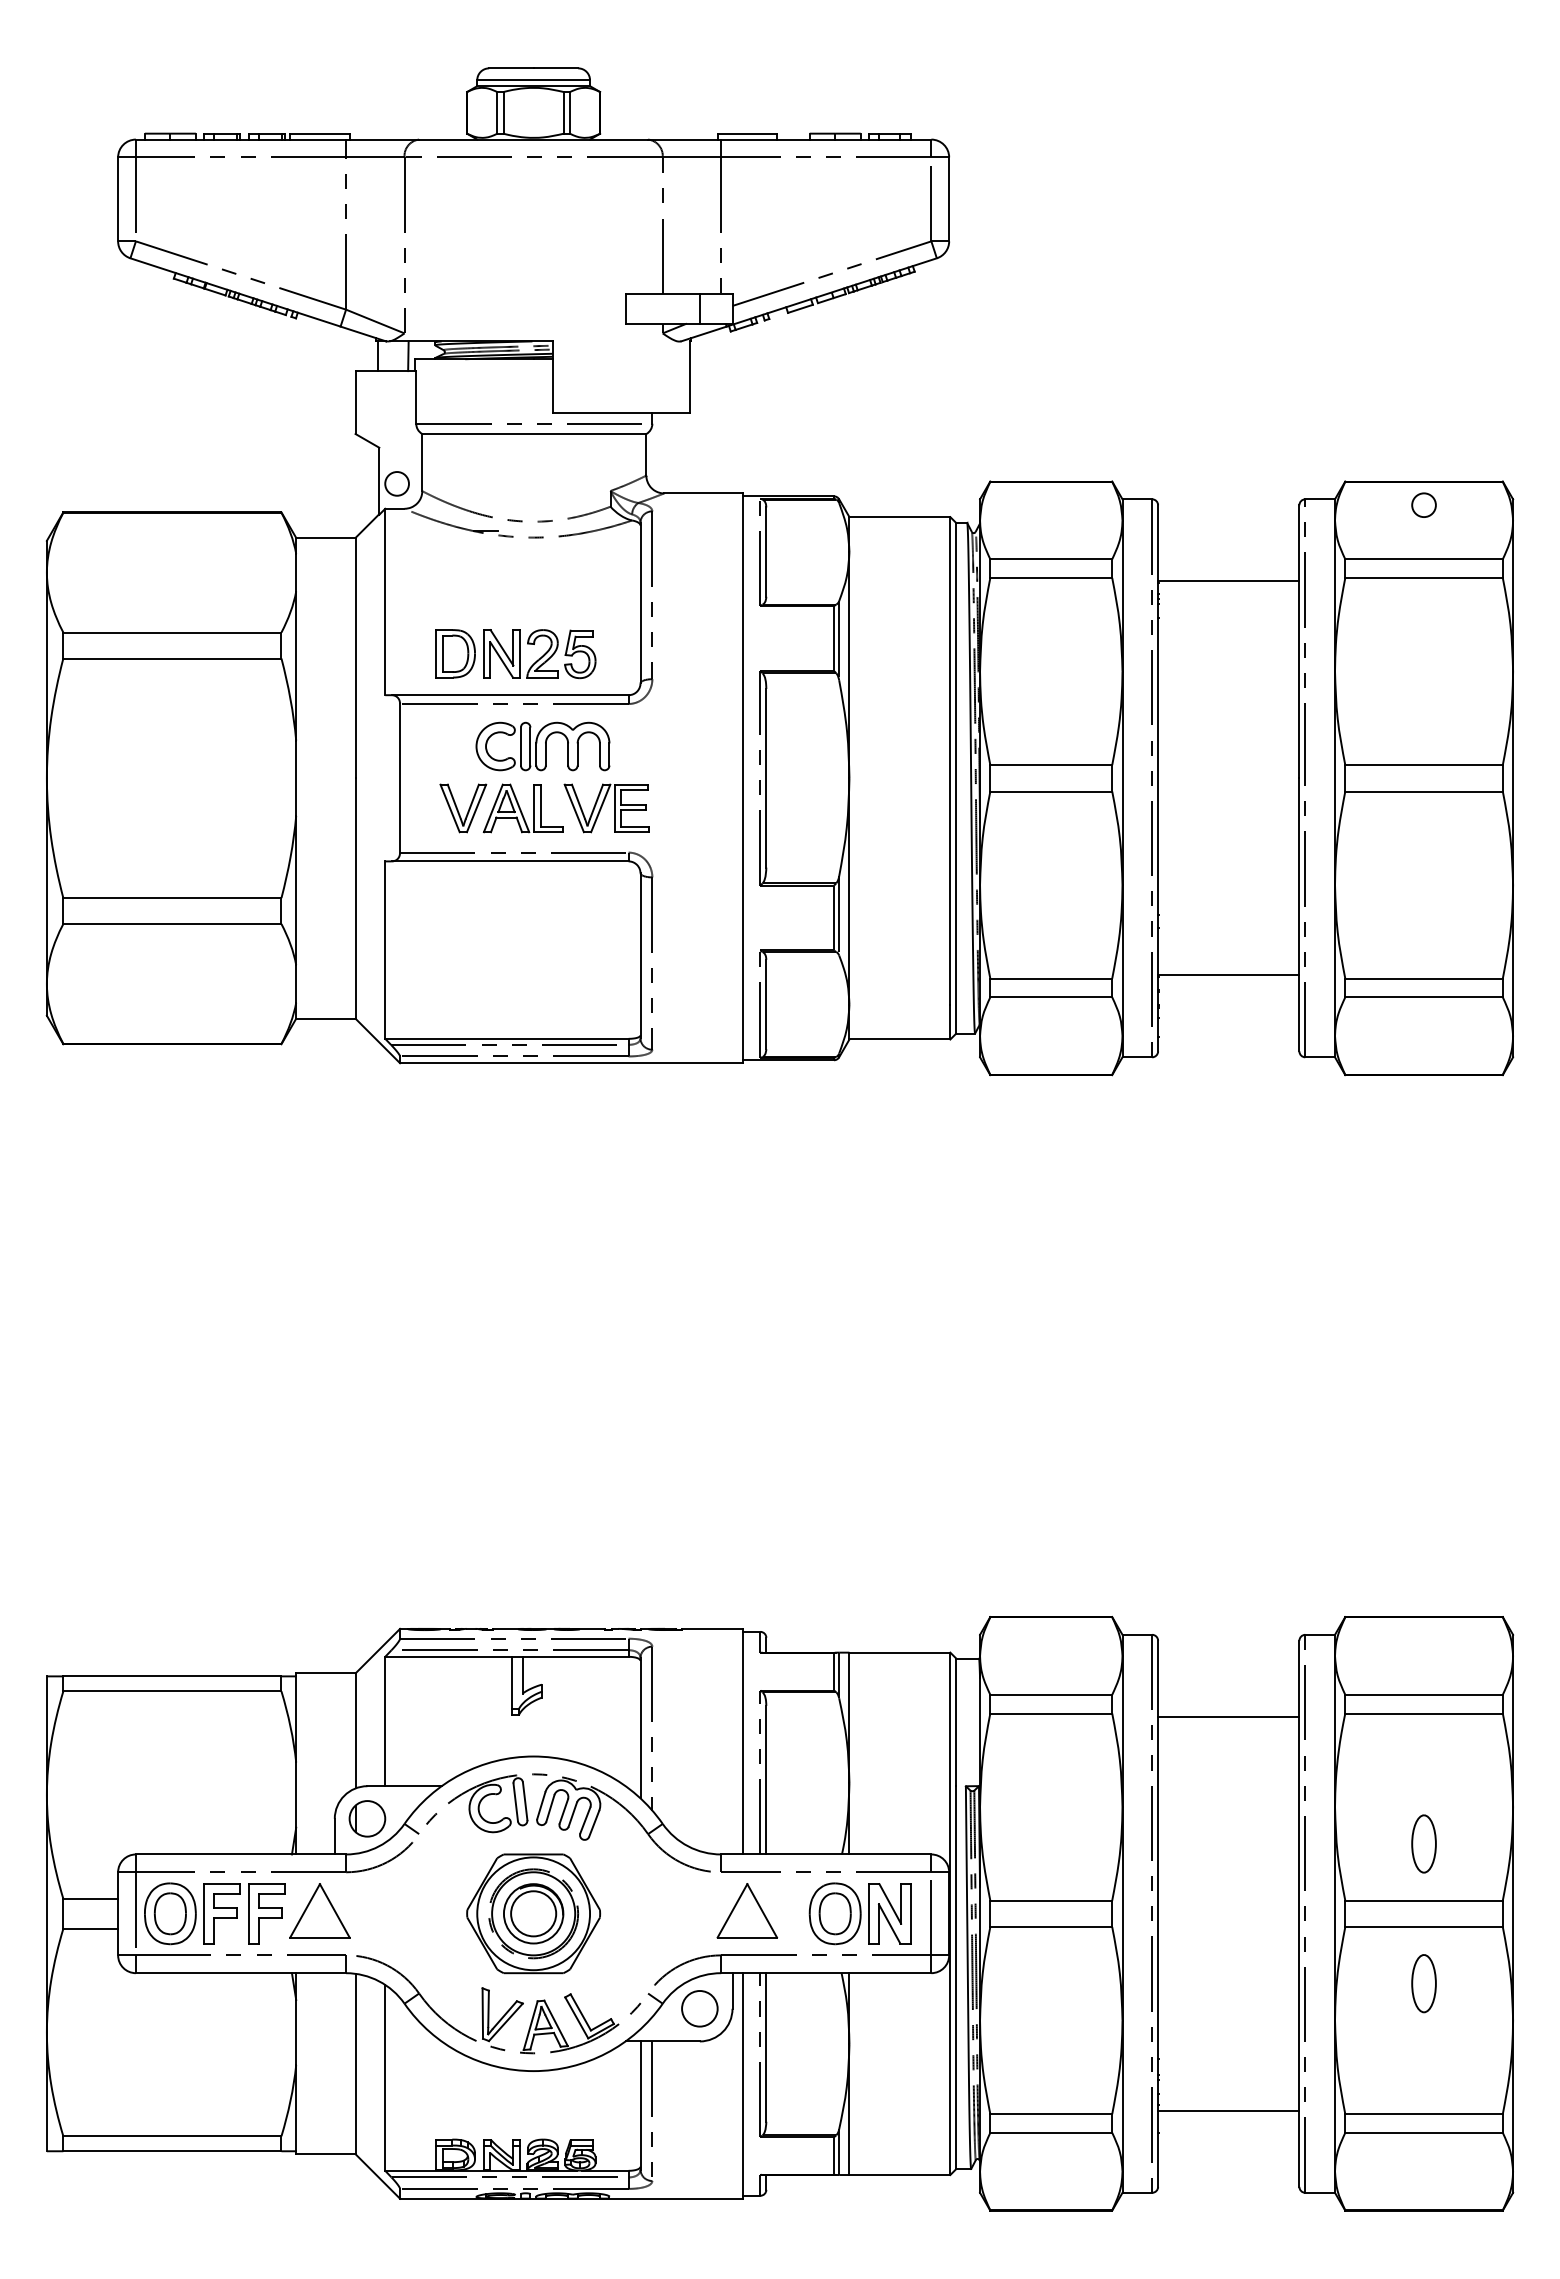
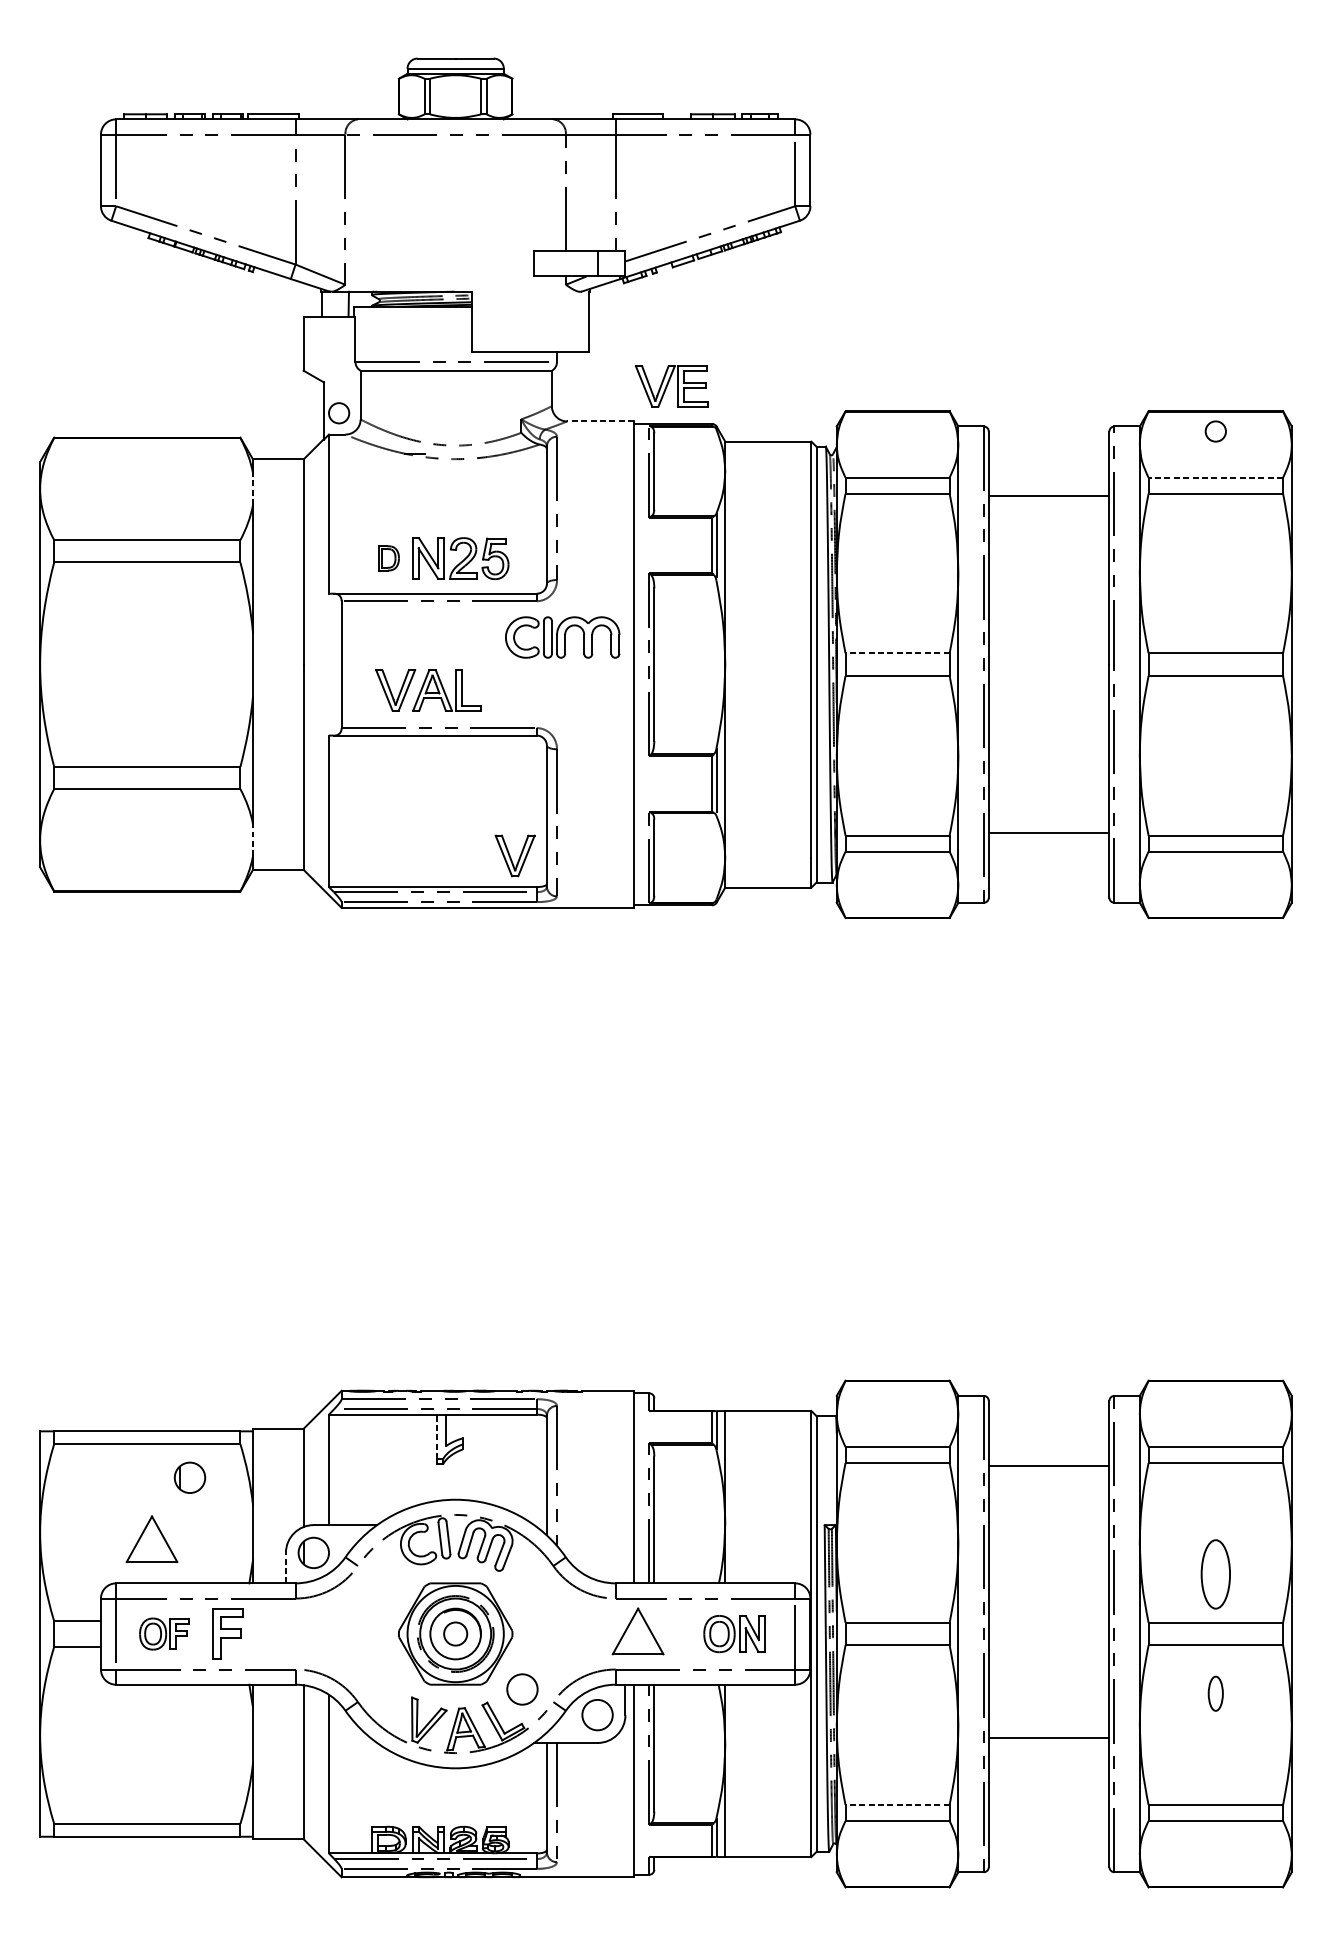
line: (702, 493) -> (599, 421), solid -> dashed
line: (1424, 559) -> (1216, 477), solid -> dashed
line: (296, 572) -> (253, 488), solid -> dashed
part: (455, 653) -> (388, 558), size x0.6
part: (542, 746) -> (562, 637), moved
line: (1051, 765) -> (897, 653), solid -> dashed
part: (606, 808) -> (671, 386), moved
line: (296, 983) -> (253, 839), solid -> dashed
part: (603, 1002) -> (515, 856), added
line: (512, 1682) -> (437, 1436), solid -> dashed
part: (222, 1730) -> (190, 1477), added
line: (334, 1836) -> (285, 1568), solid -> dashed
part: (1423, 1843) -> (1215, 1574), size x1.4
part: (319, 1910) -> (151, 1539), moved
part: (192, 1913) -> (164, 1633), size x0.6
circle: (533, 1913) -> (455, 1633), size x0.6
part: (859, 1913) -> (733, 1633), size x0.7
circle: (611, 1978) -> (522, 1689), added
part: (1423, 1983) -> (1215, 1693), size x0.7
line: (1228, 2110) -> (1048, 1737), moved
line: (1051, 2114) -> (897, 1805), solid -> dashed

